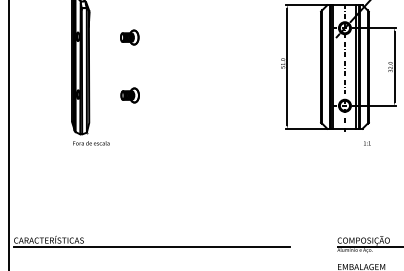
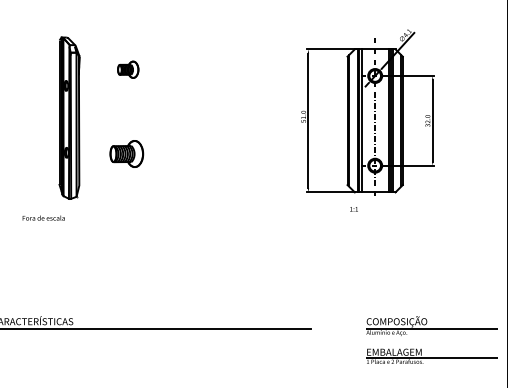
part: (130, 37) -> (128, 69), moved
part: (130, 95) -> (126, 153), size x1.6
text: (91, 142) -> (43, 217), moved
text: (366, 143) -> (353, 209), moved

